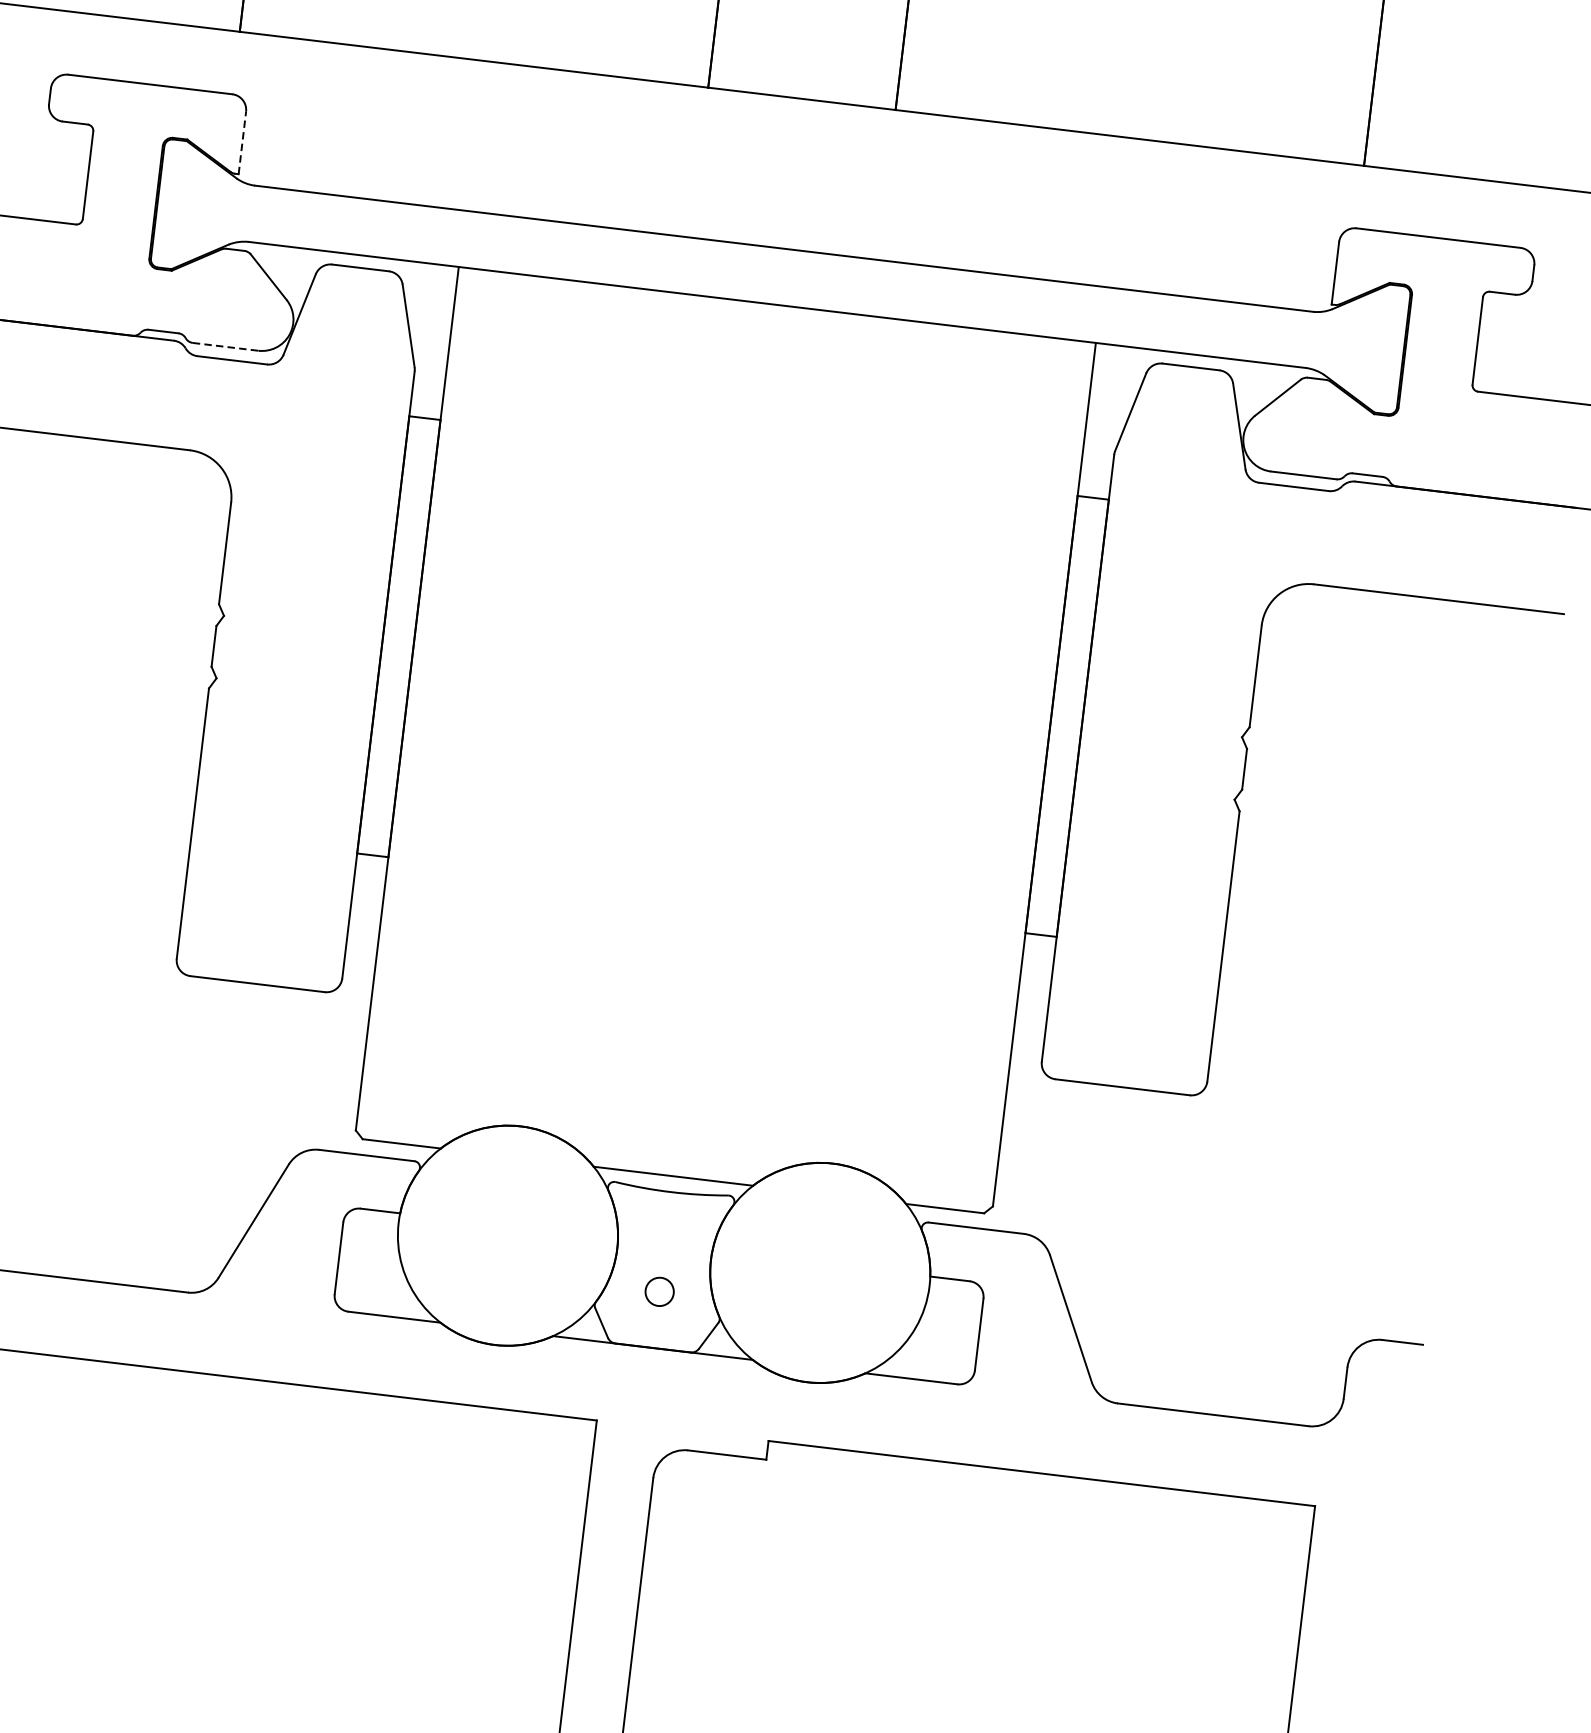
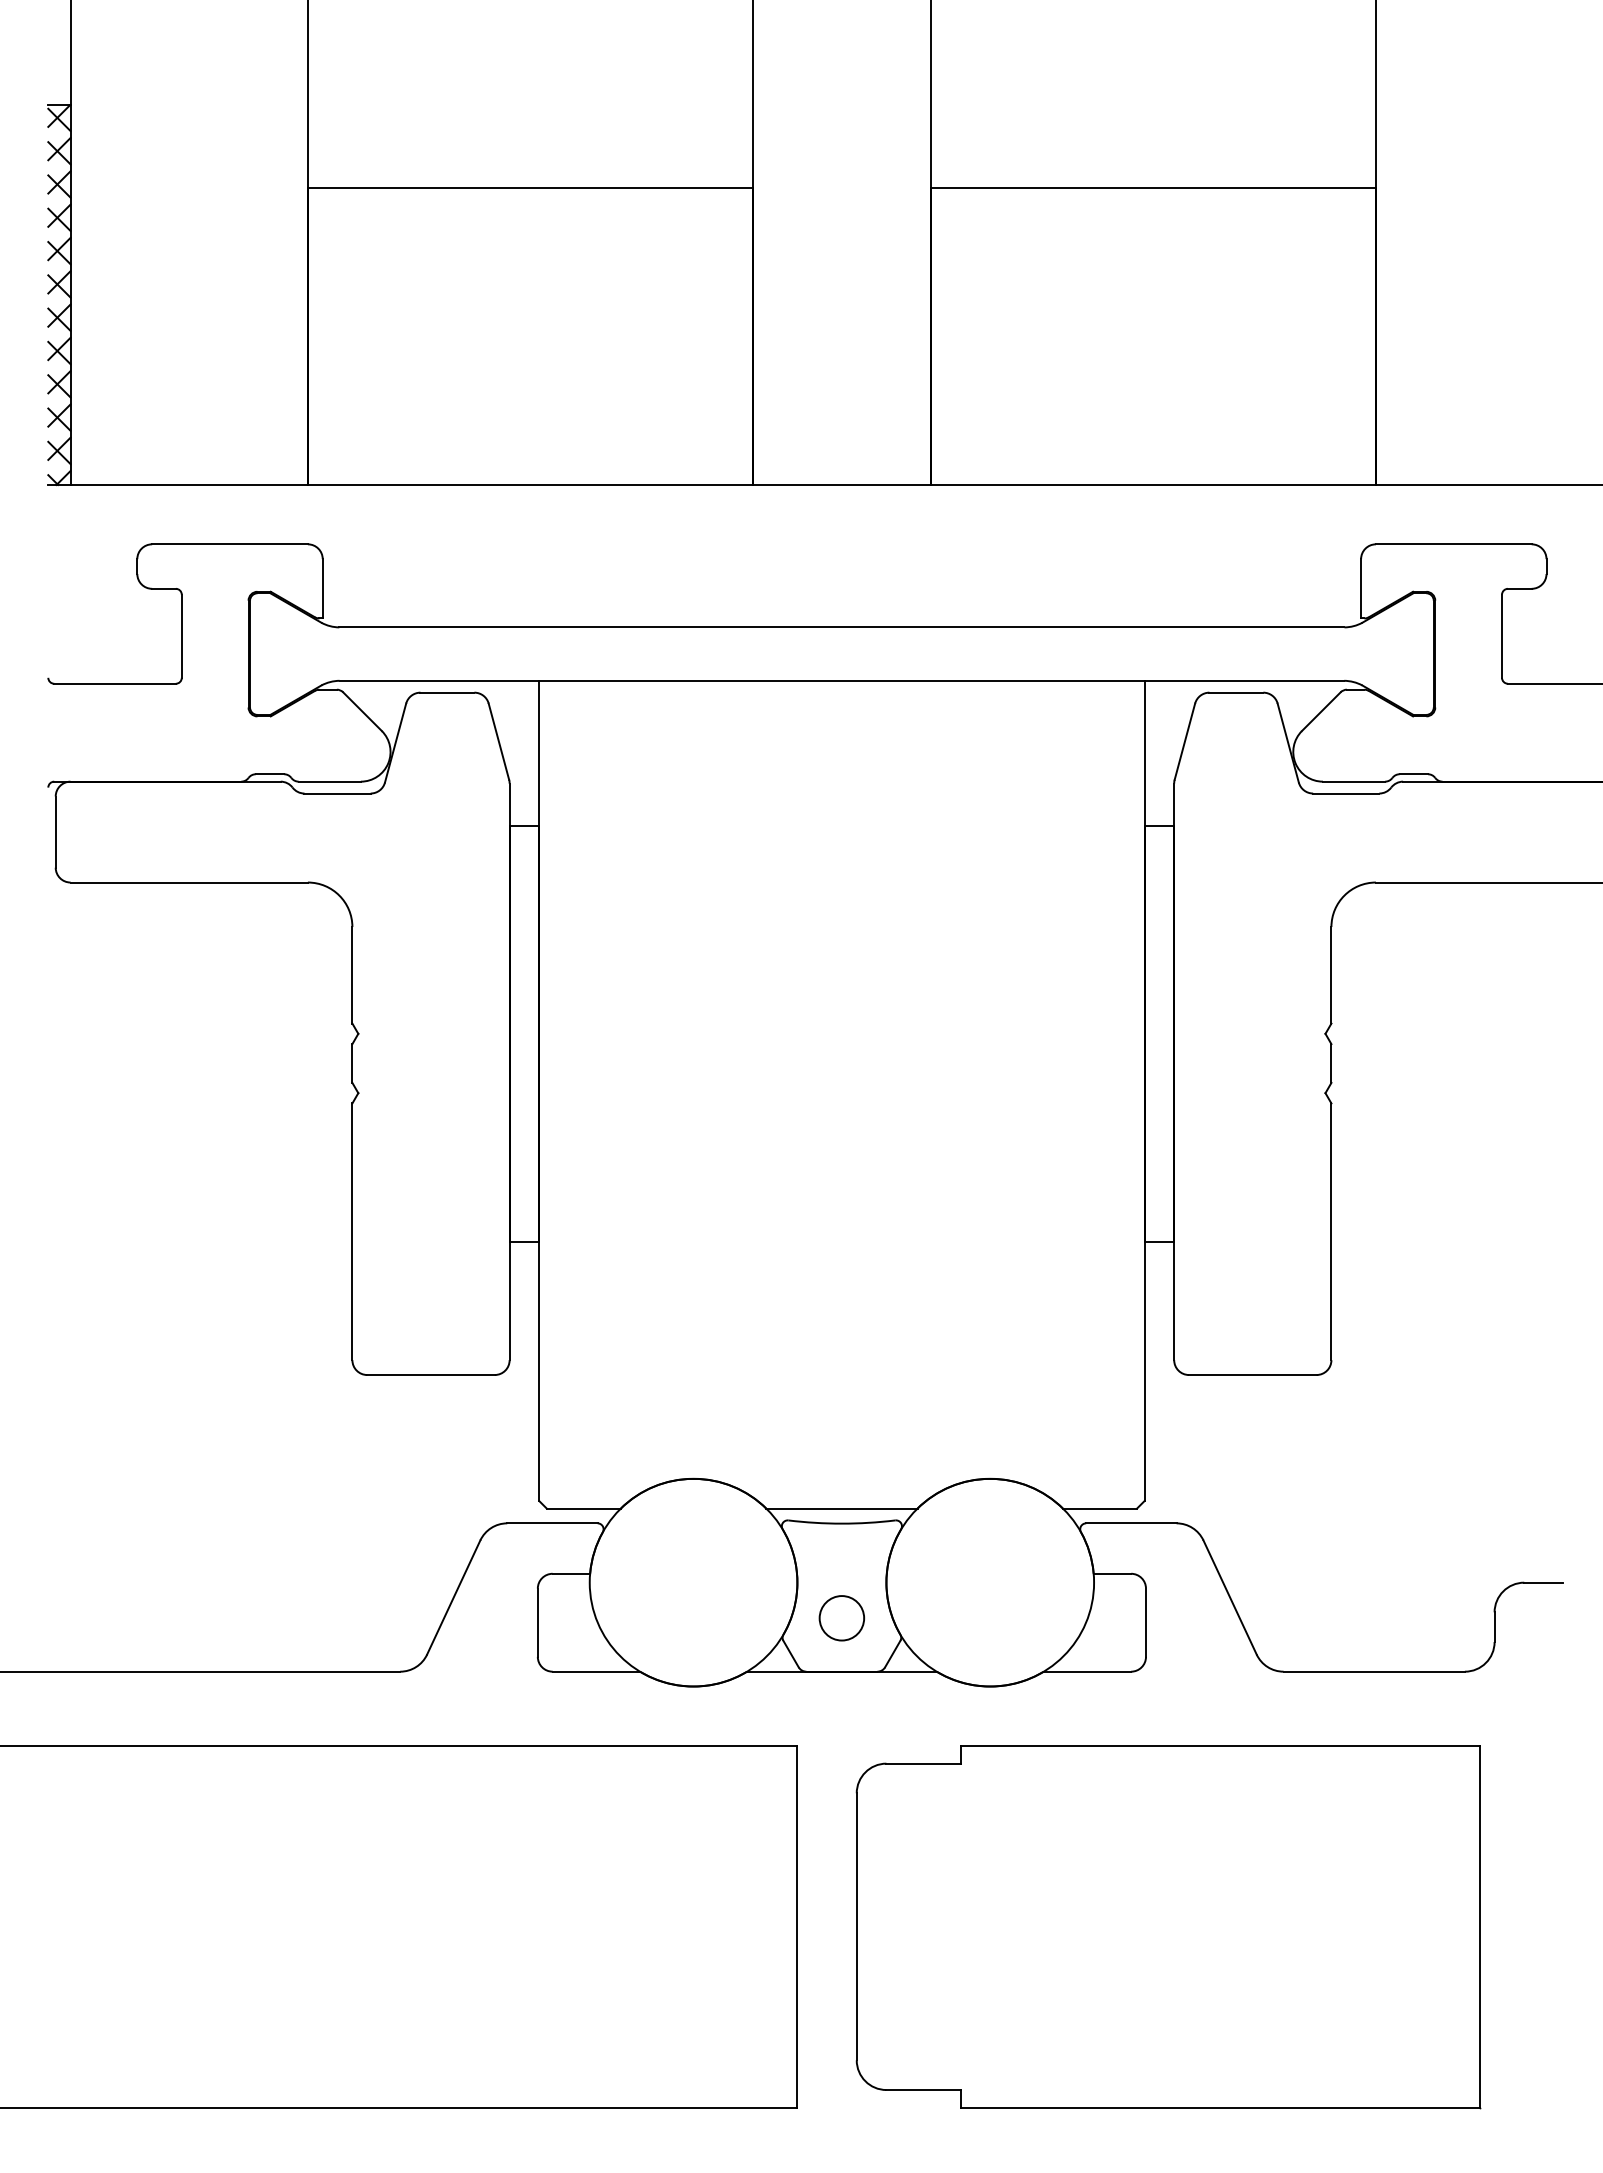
line: (242, 142) -> (322, 588), dashed -> solid
line: (226, 346) -> (330, 781), dashed -> solid
circle: (659, 1291) -> (841, 1618), size x1.67

